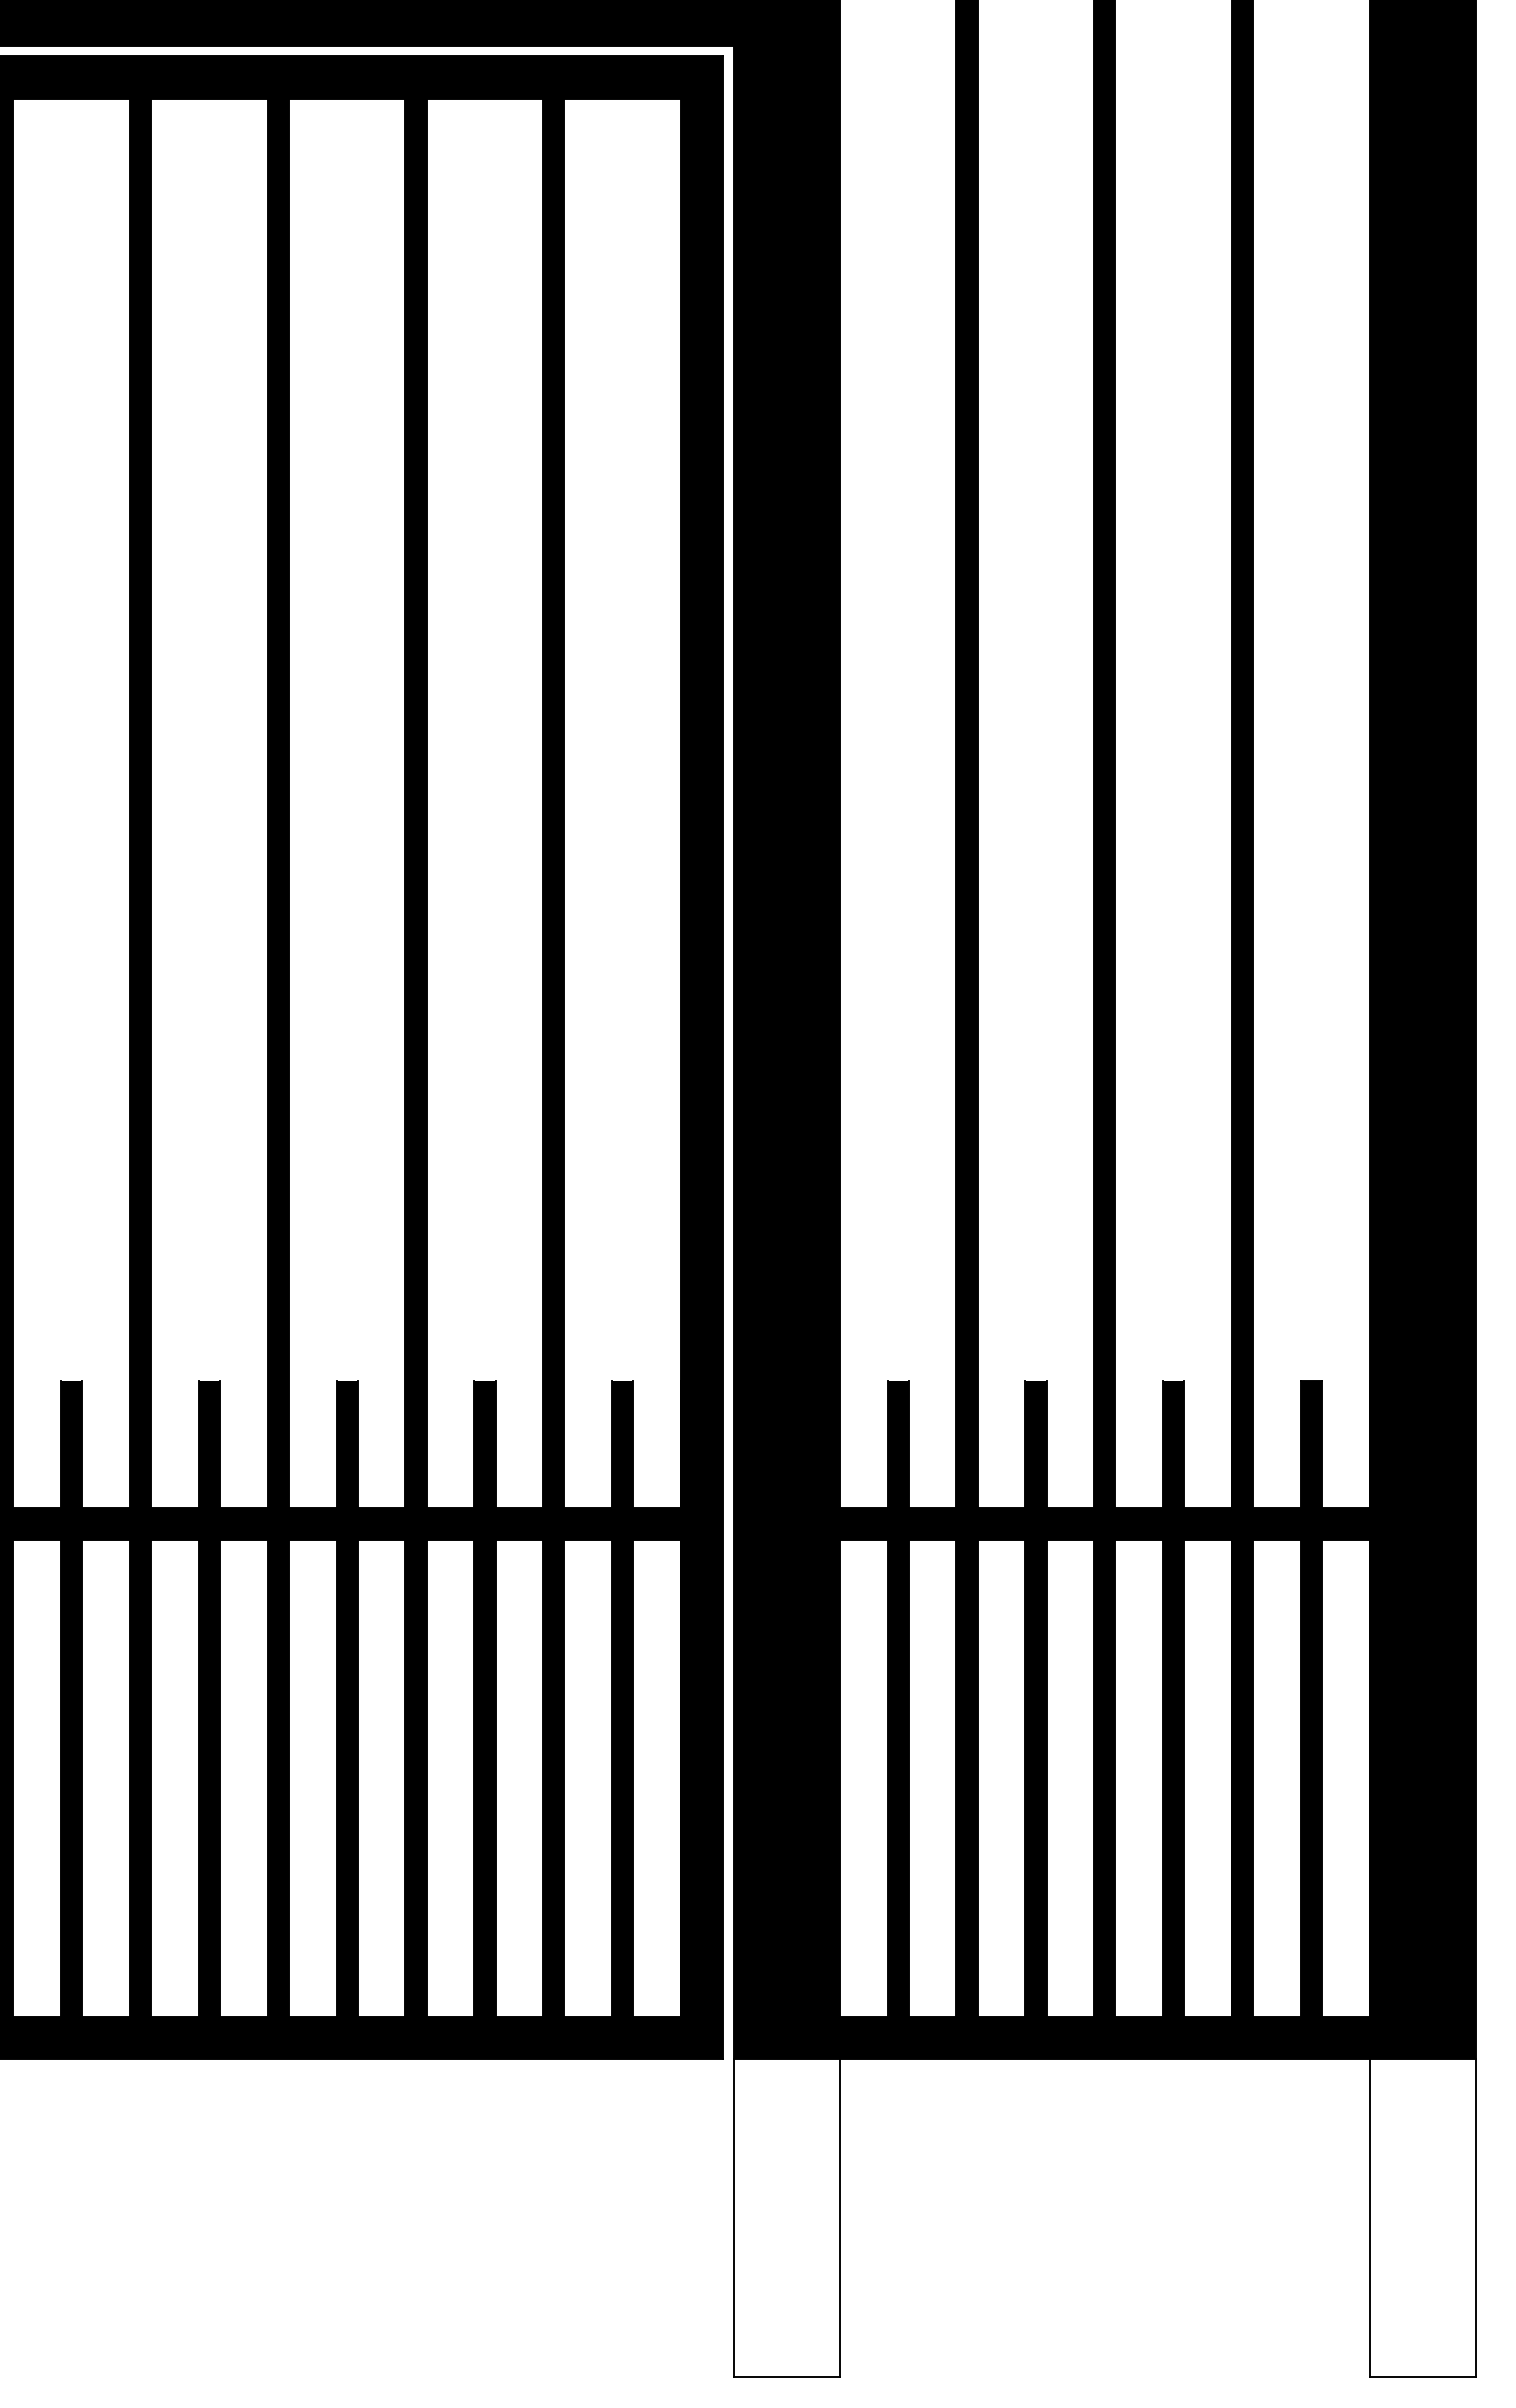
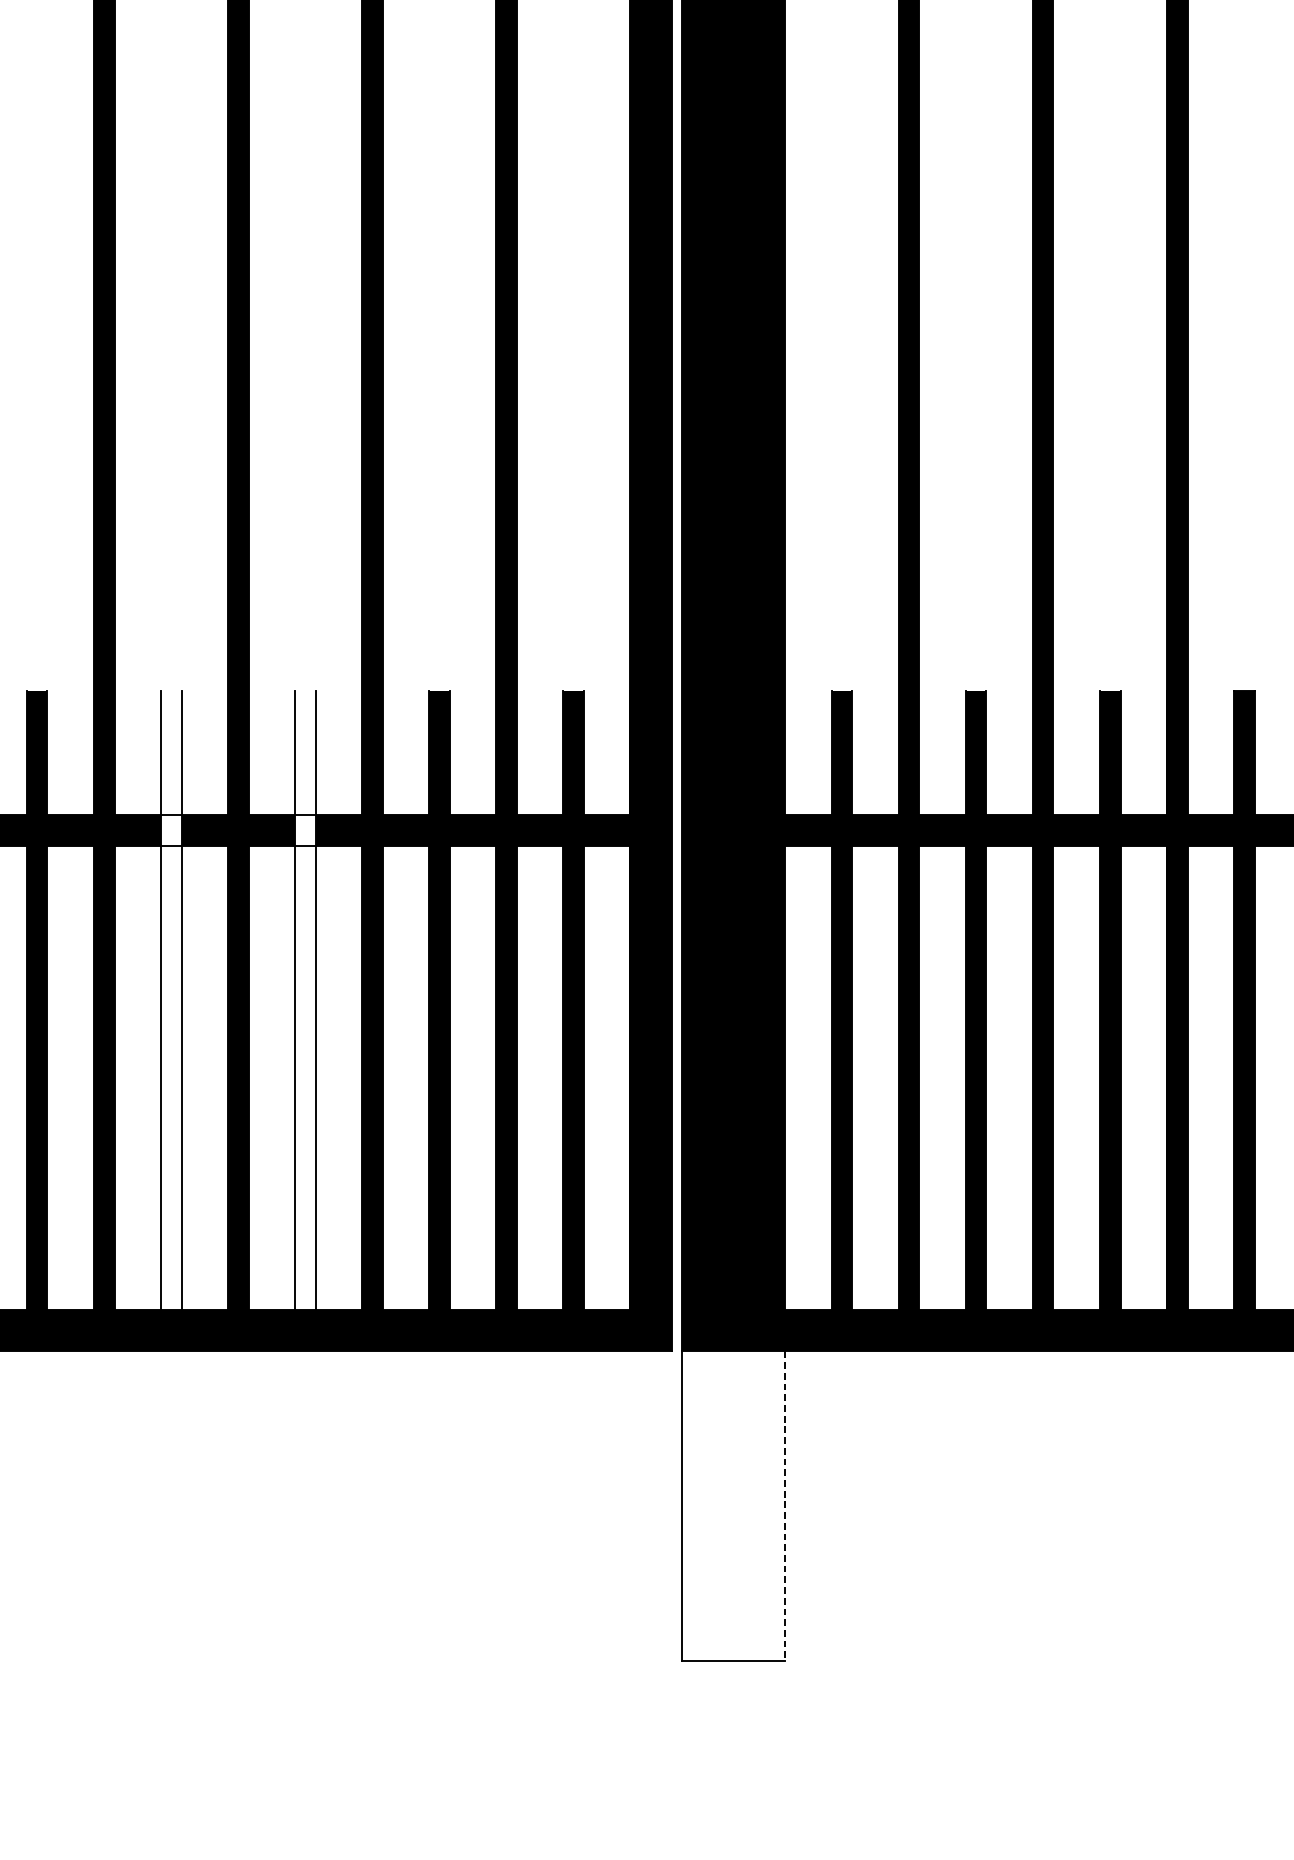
fill: (208, 1698) -> (170, 1000), removed
fill: (346, 1698) -> (304, 1000), removed
line: (839, 2218) -> (784, 1506), solid -> dashed

